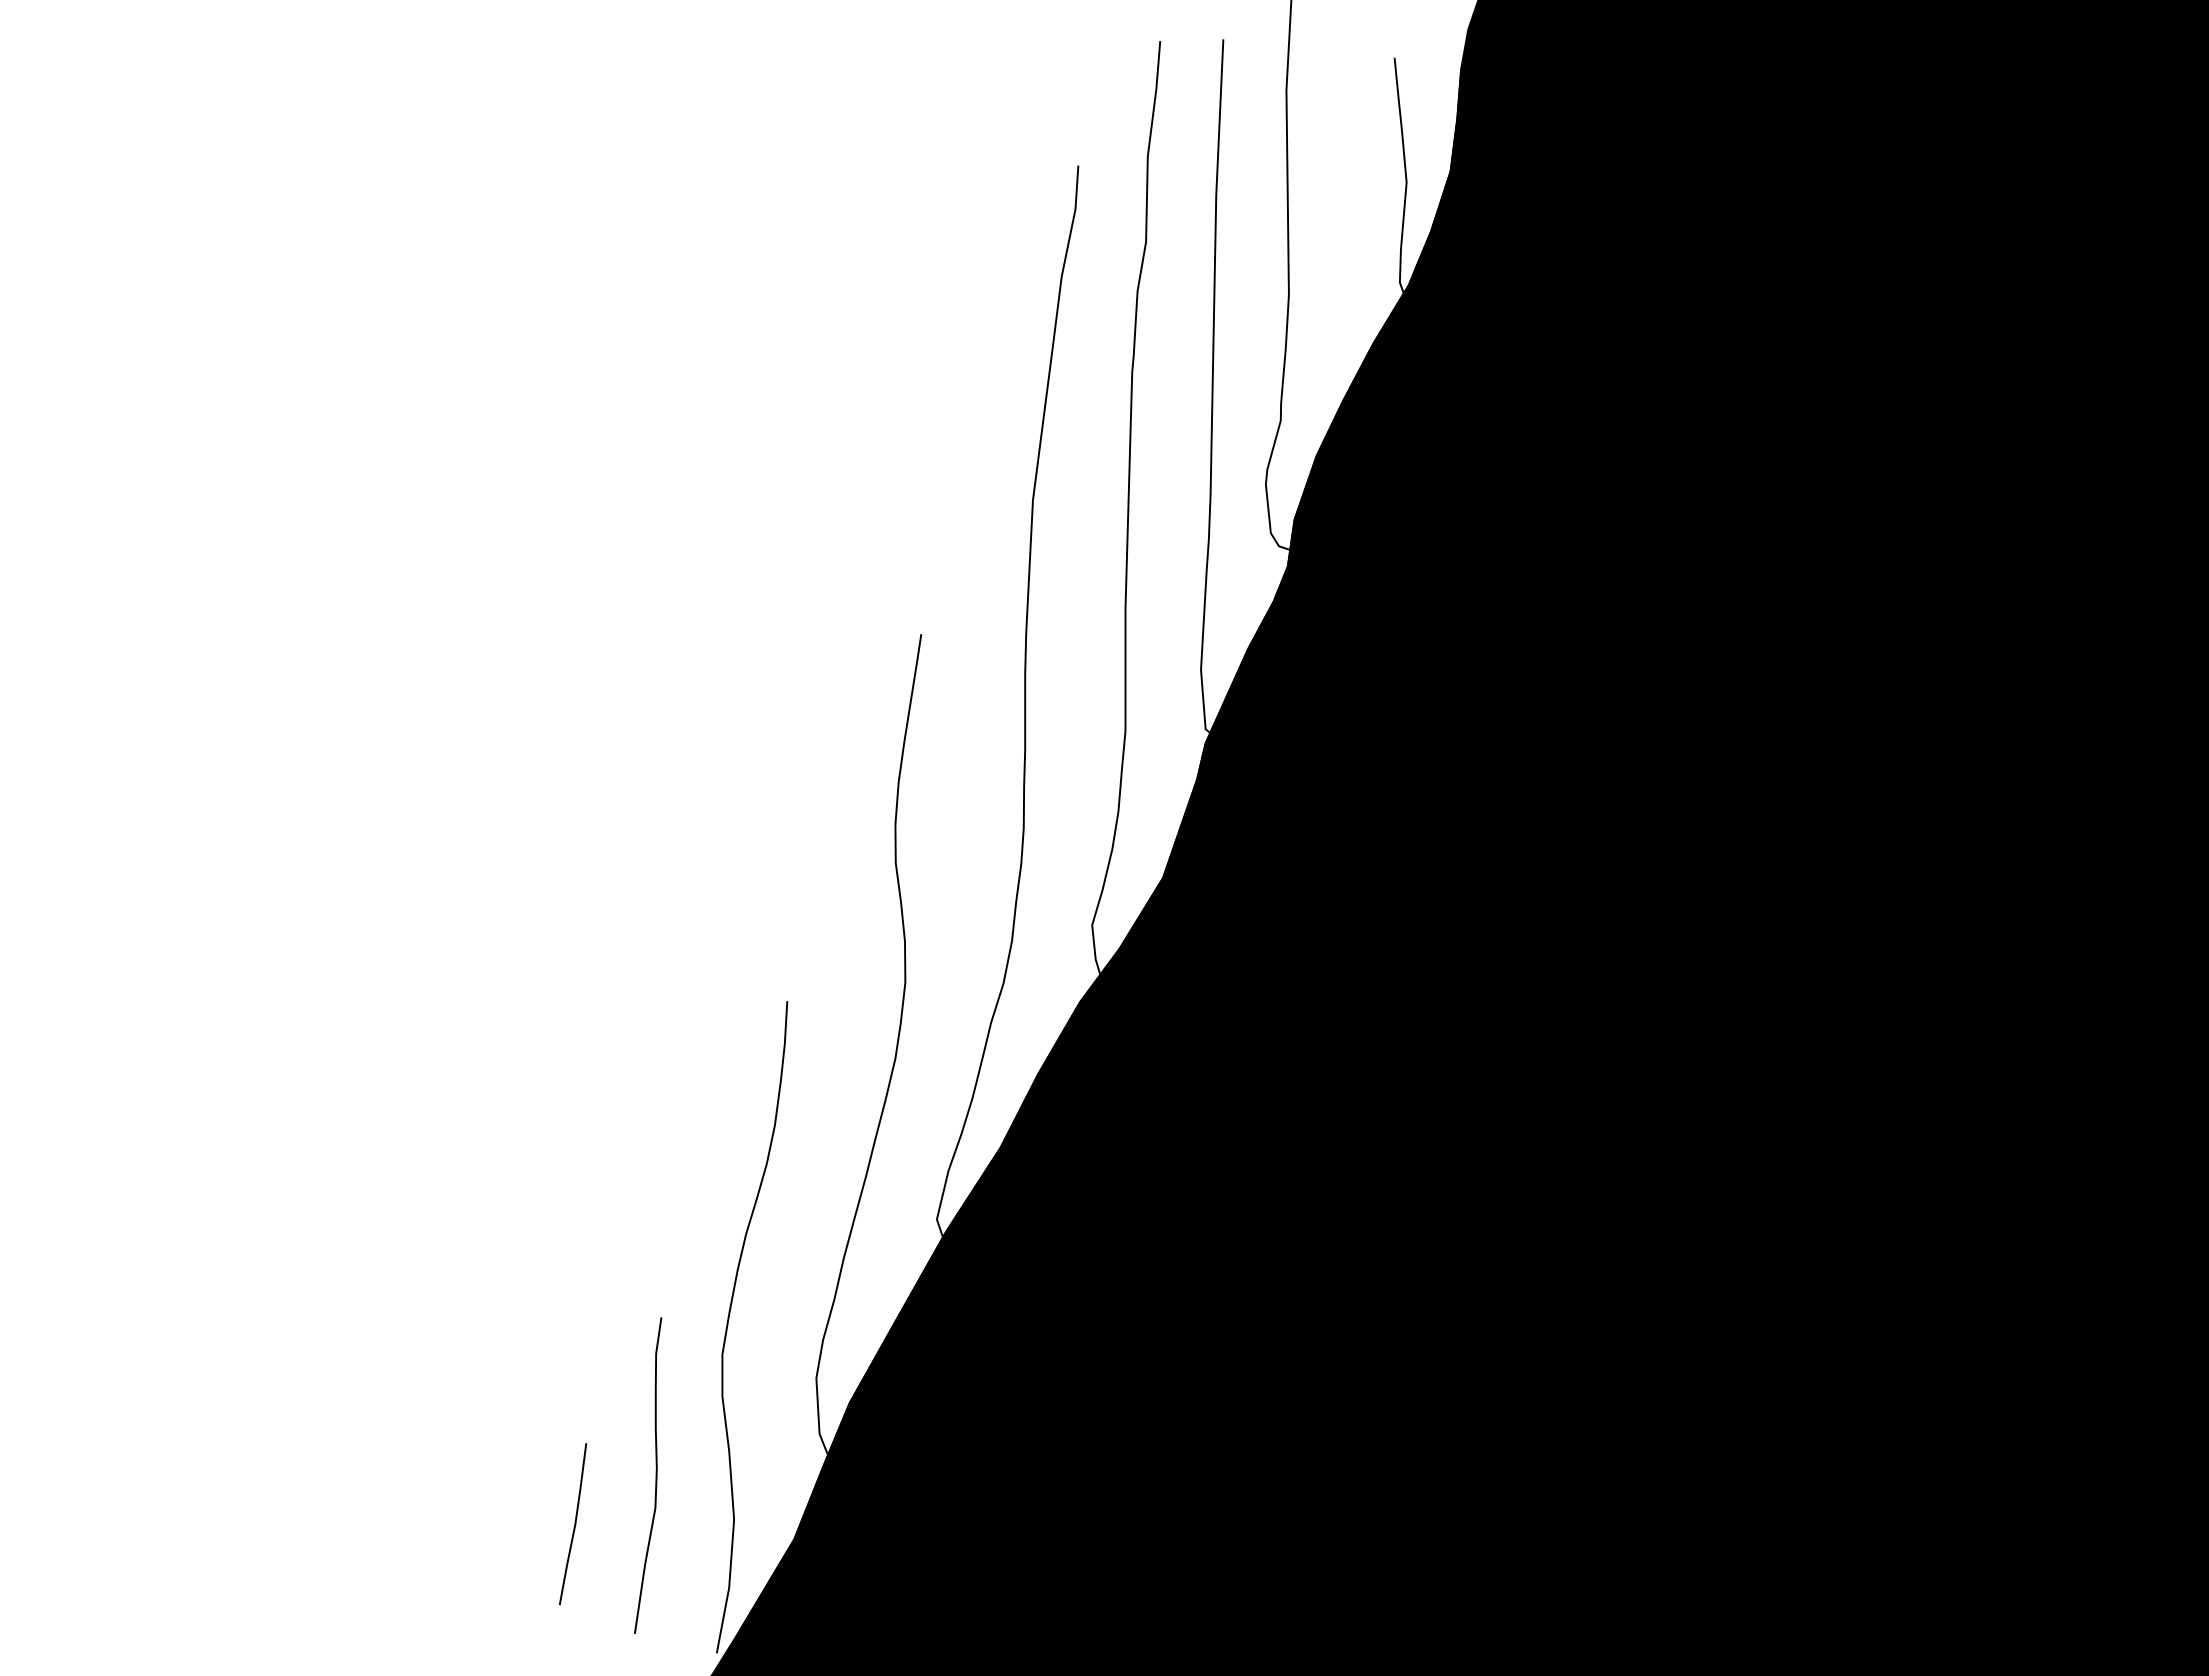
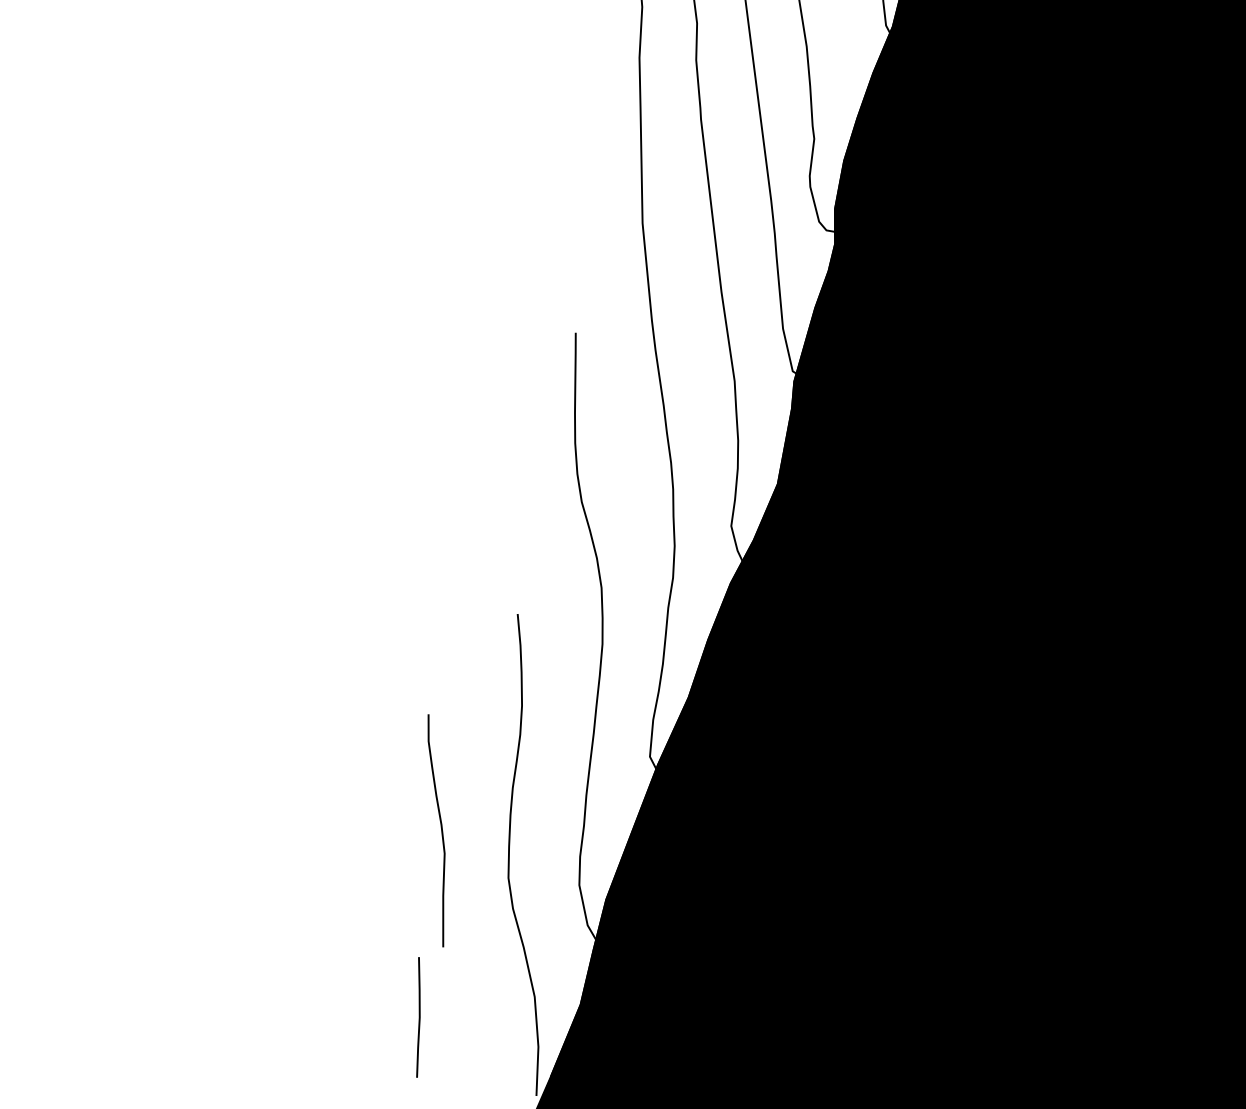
curve: (655, 1475) -> (441, 829), moved

